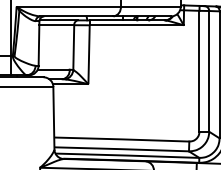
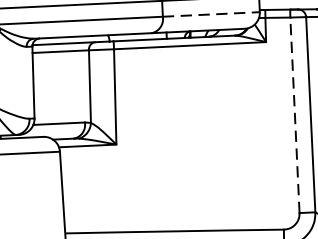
line: (150, 6) -> (210, 14), solid -> dashed
line: (199, 70) -> (294, 113), solid -> dashed

